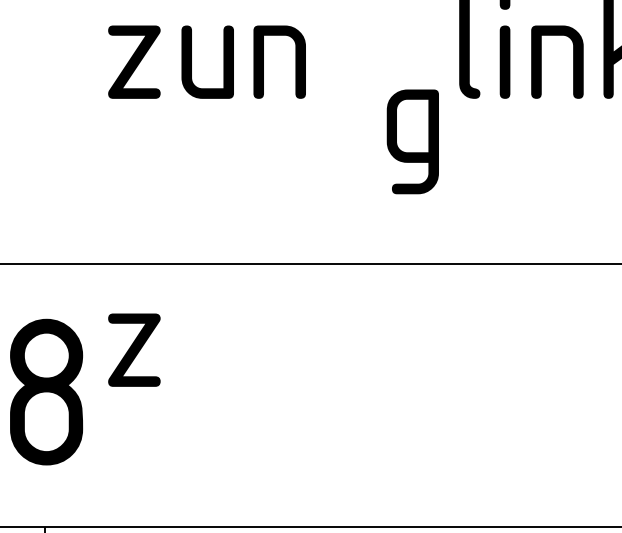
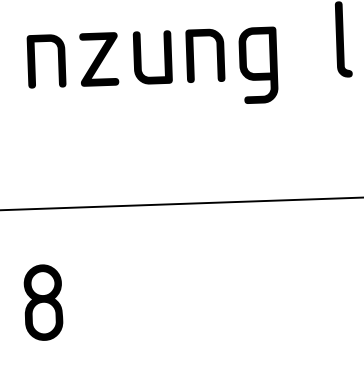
fill: (62, 61) -> (46, 60), added
part: (412, 141) -> (258, 65), moved
part: (134, 349) -> (106, 269), removed
part: (46, 391) -> (43, 302), size x0.71

